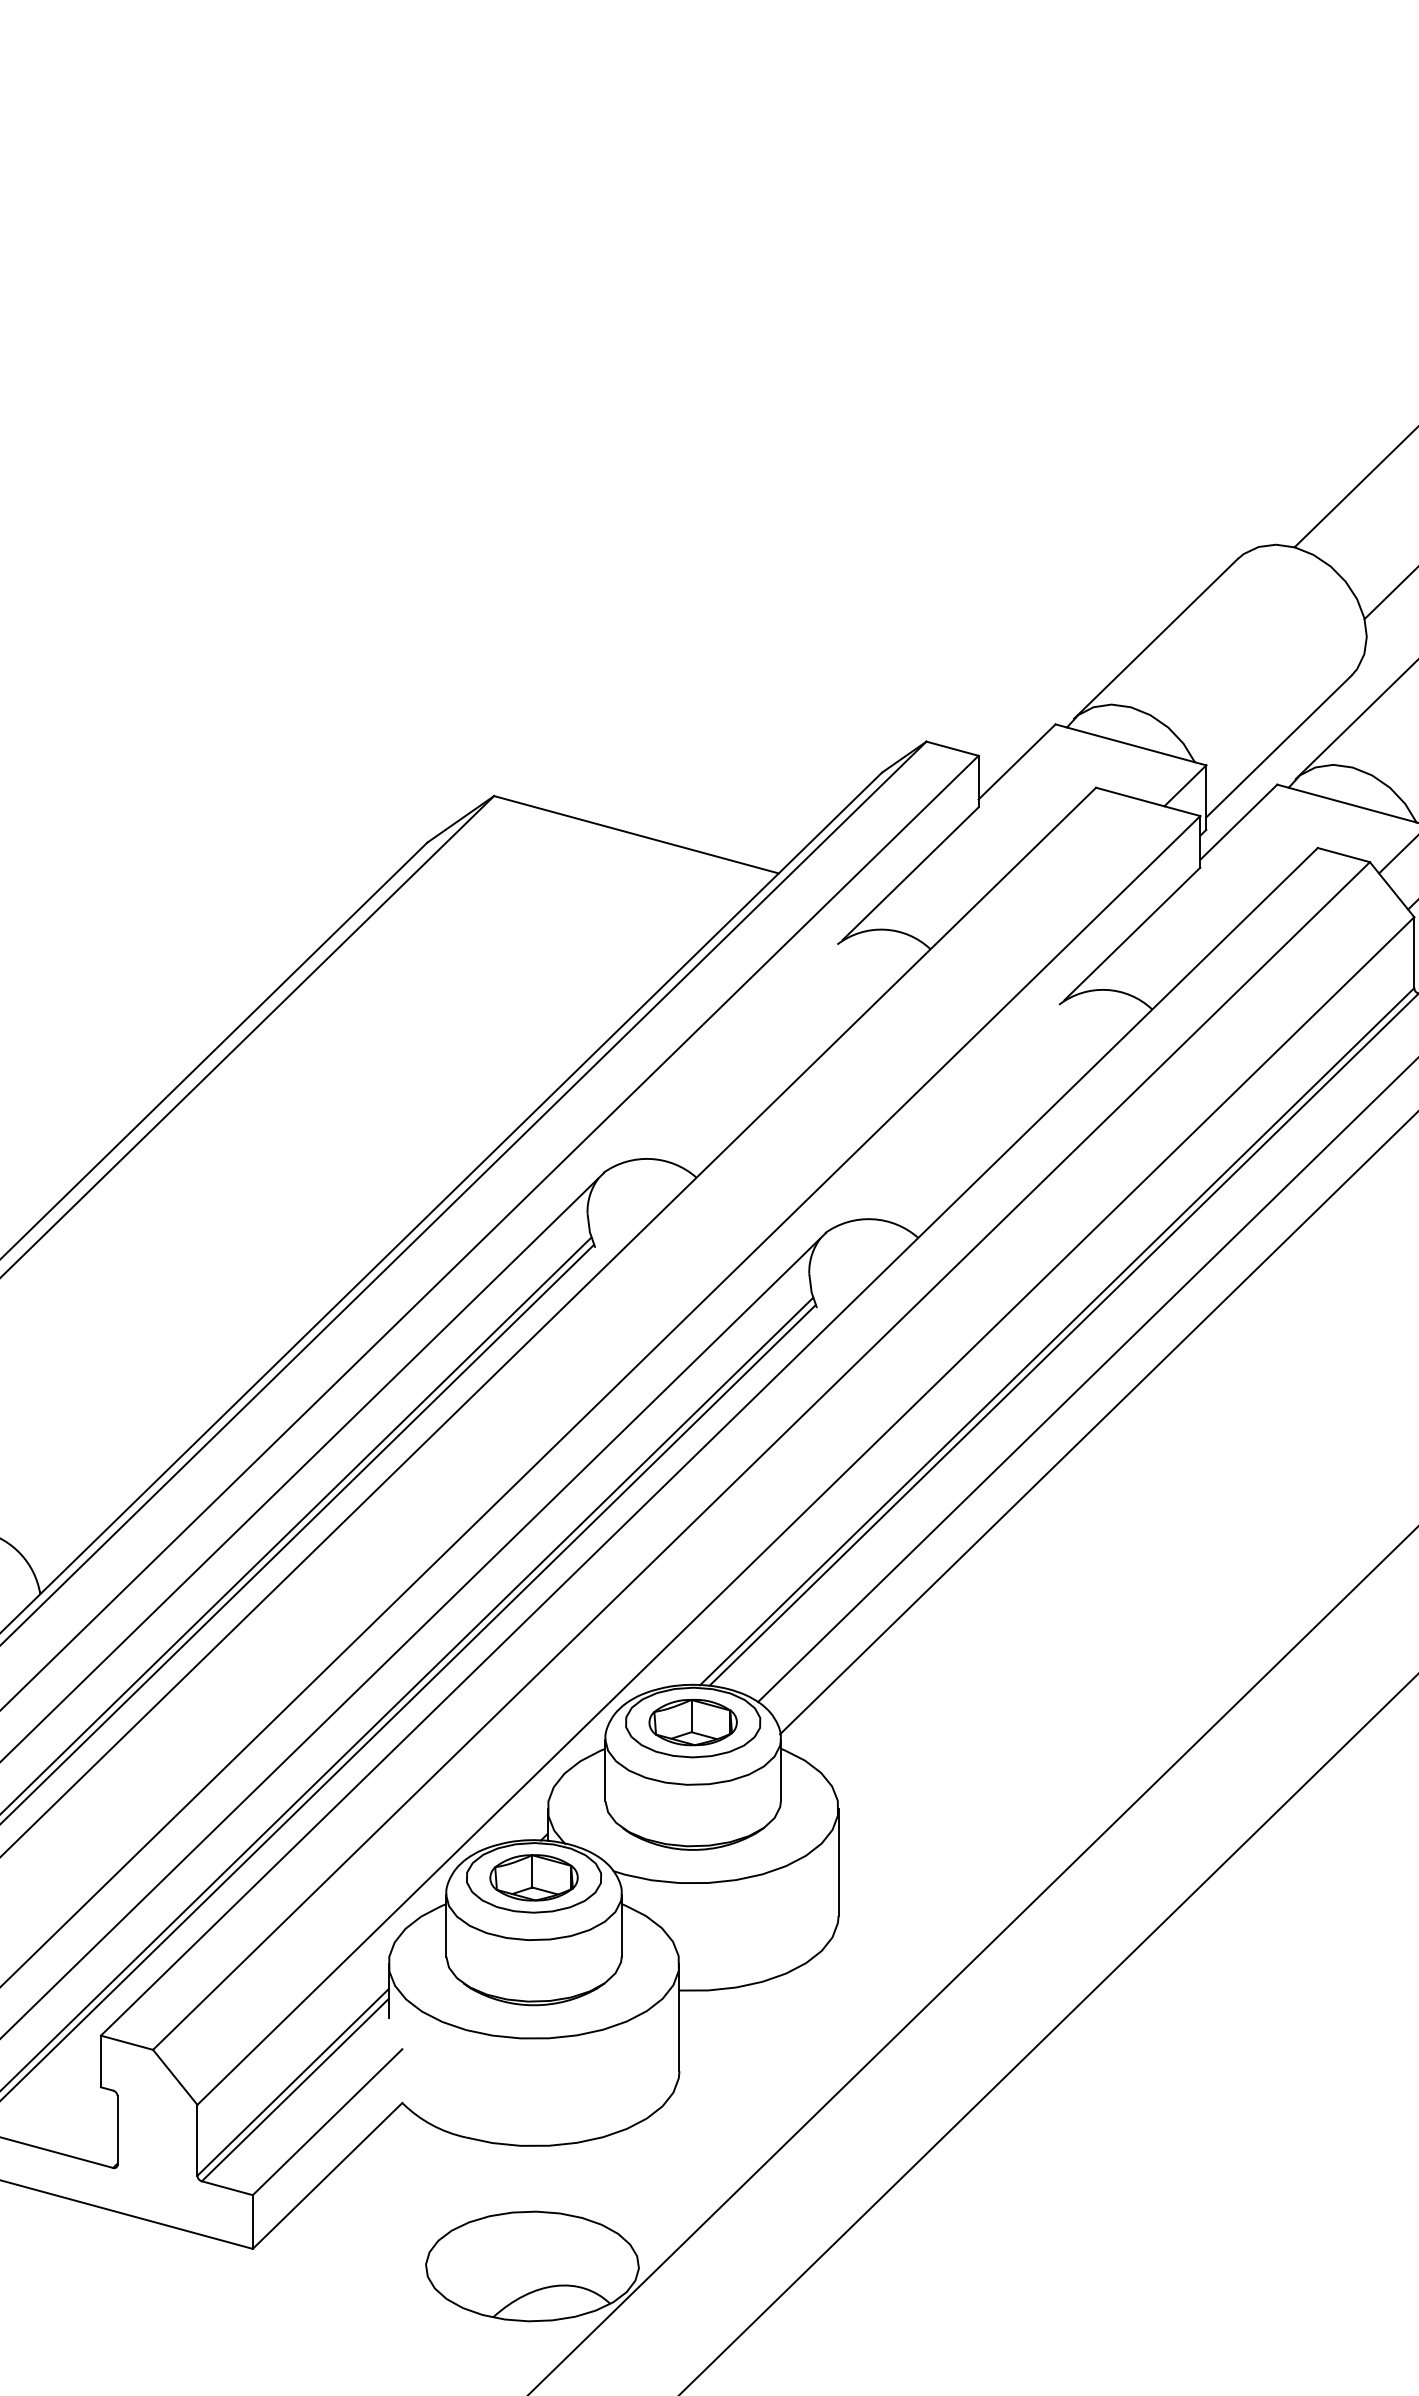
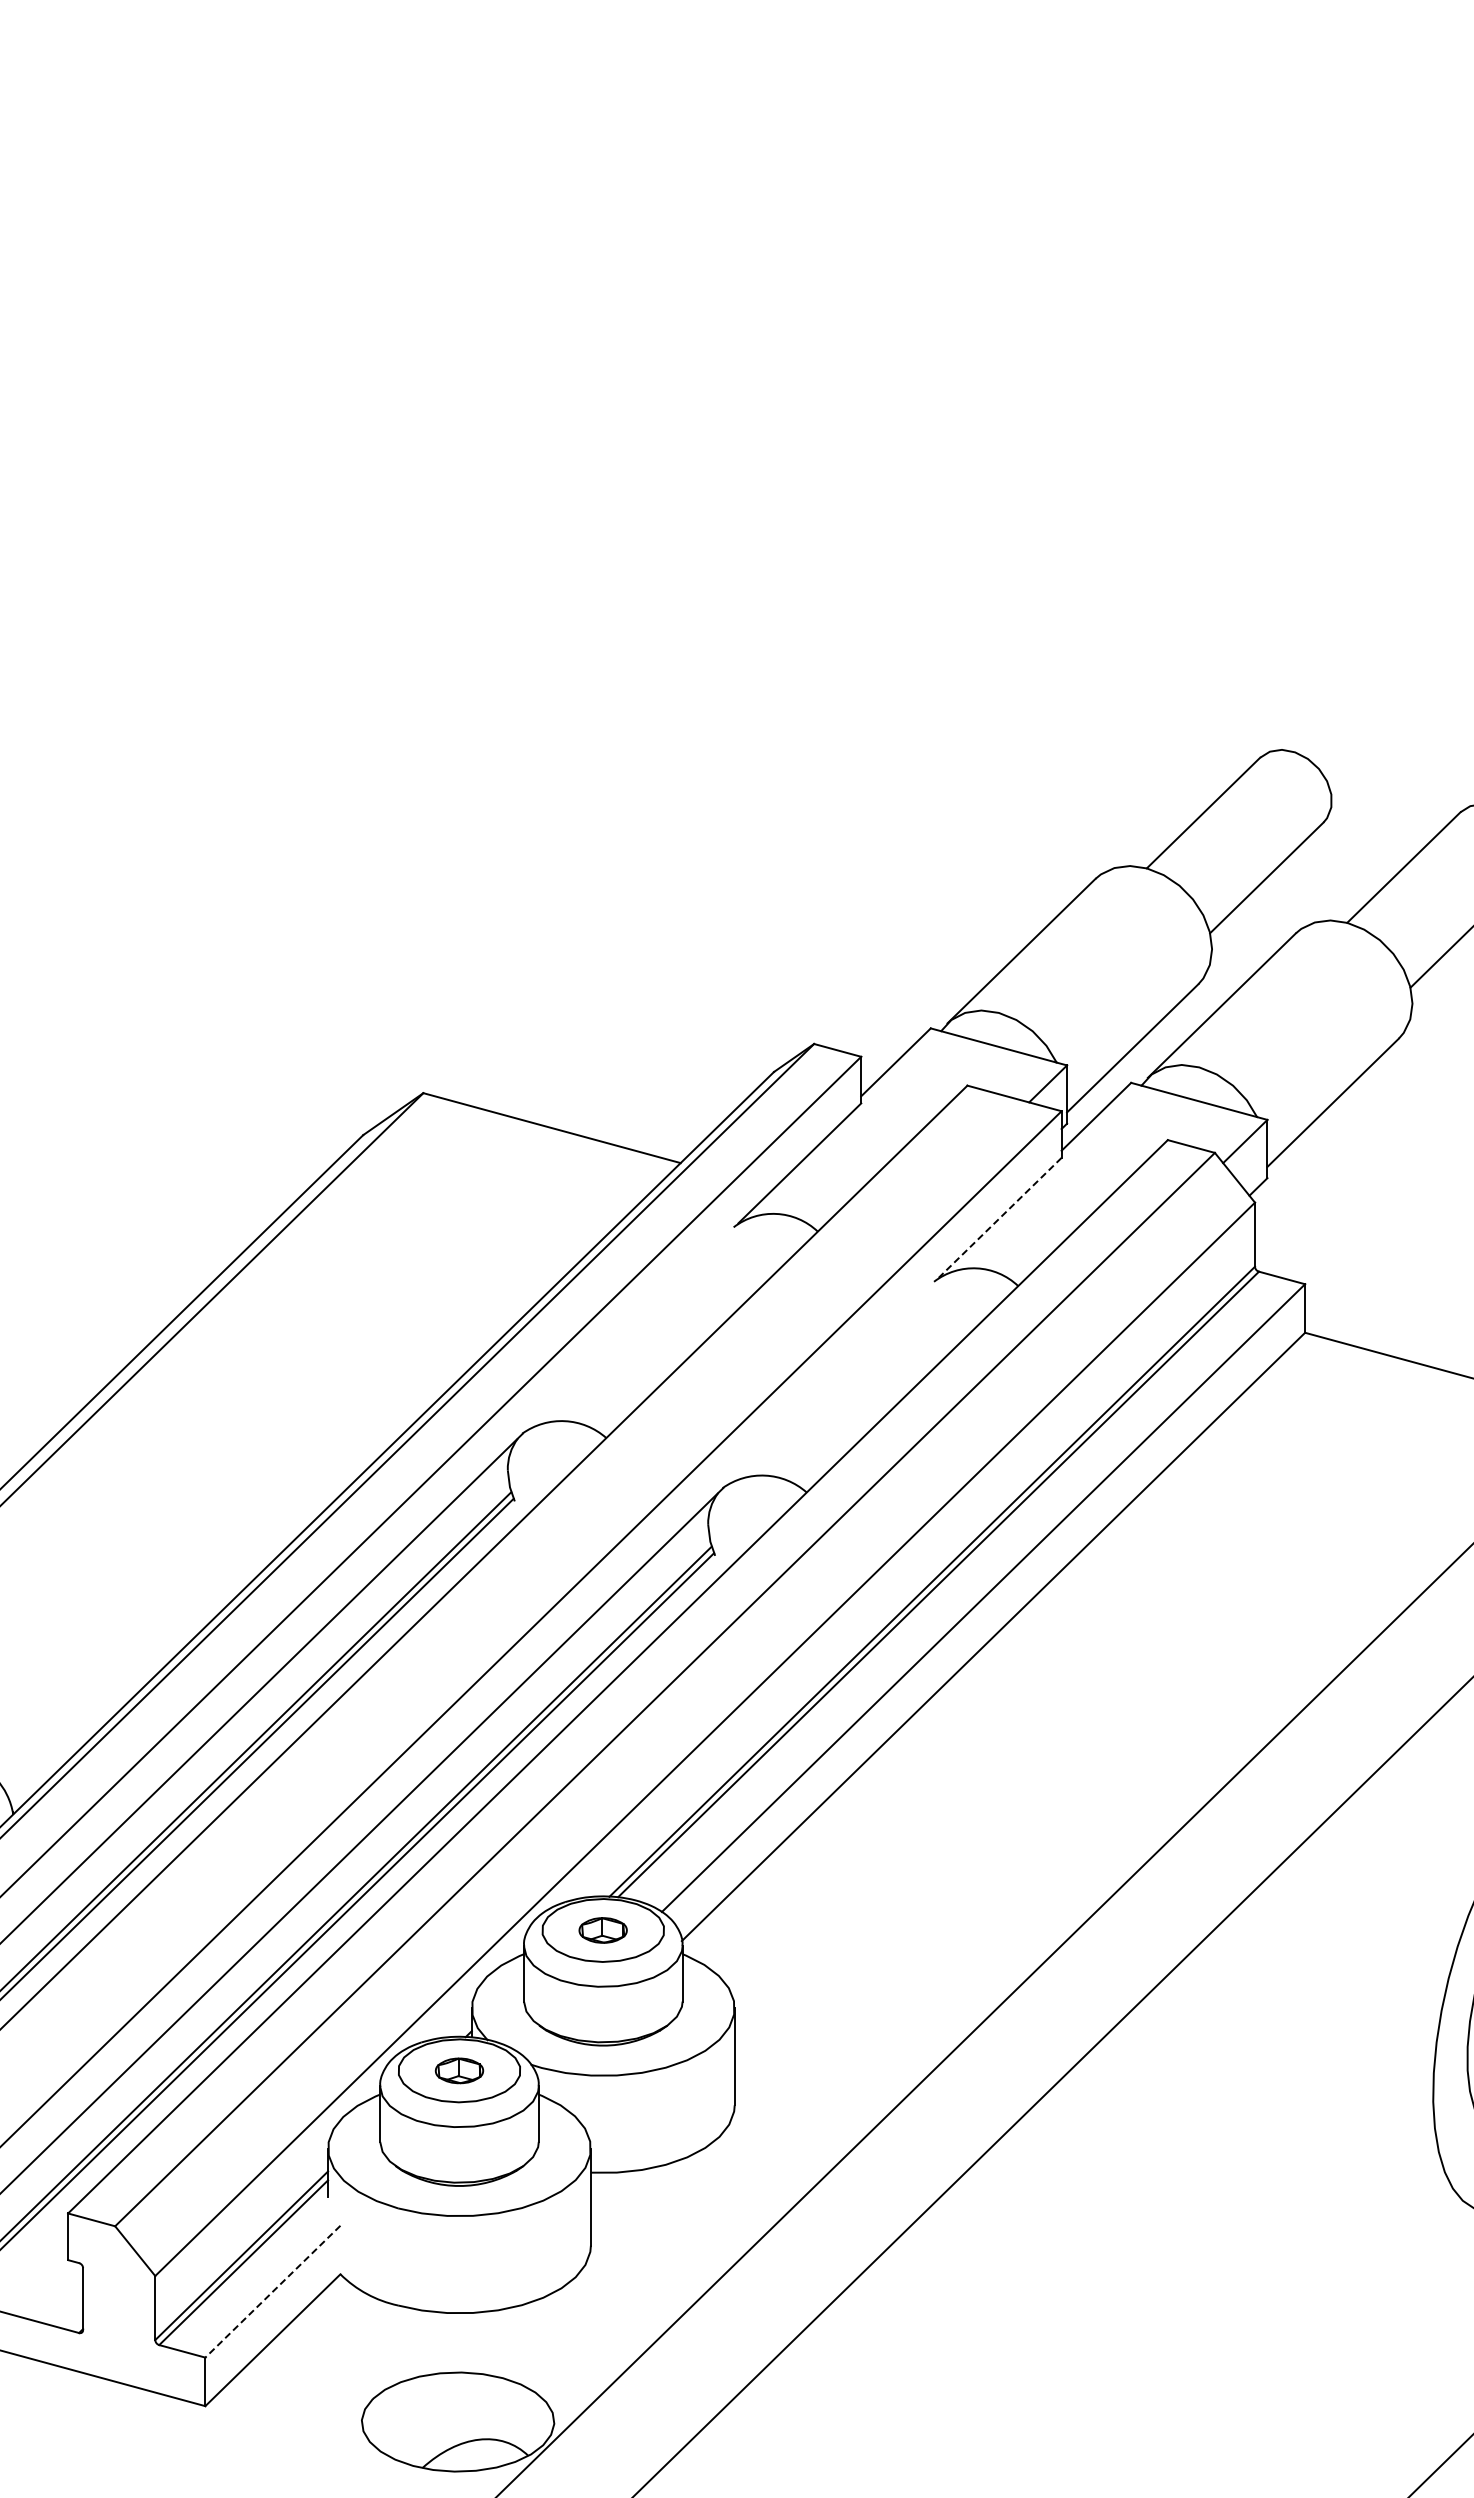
line: (1132, 933) -> (1000, 1217), solid -> dashed
part: (692, 1722) -> (602, 1930), size x0.6
part: (534, 1877) -> (459, 2070), size x0.6
line: (327, 2123) -> (272, 2292), solid -> dashed

